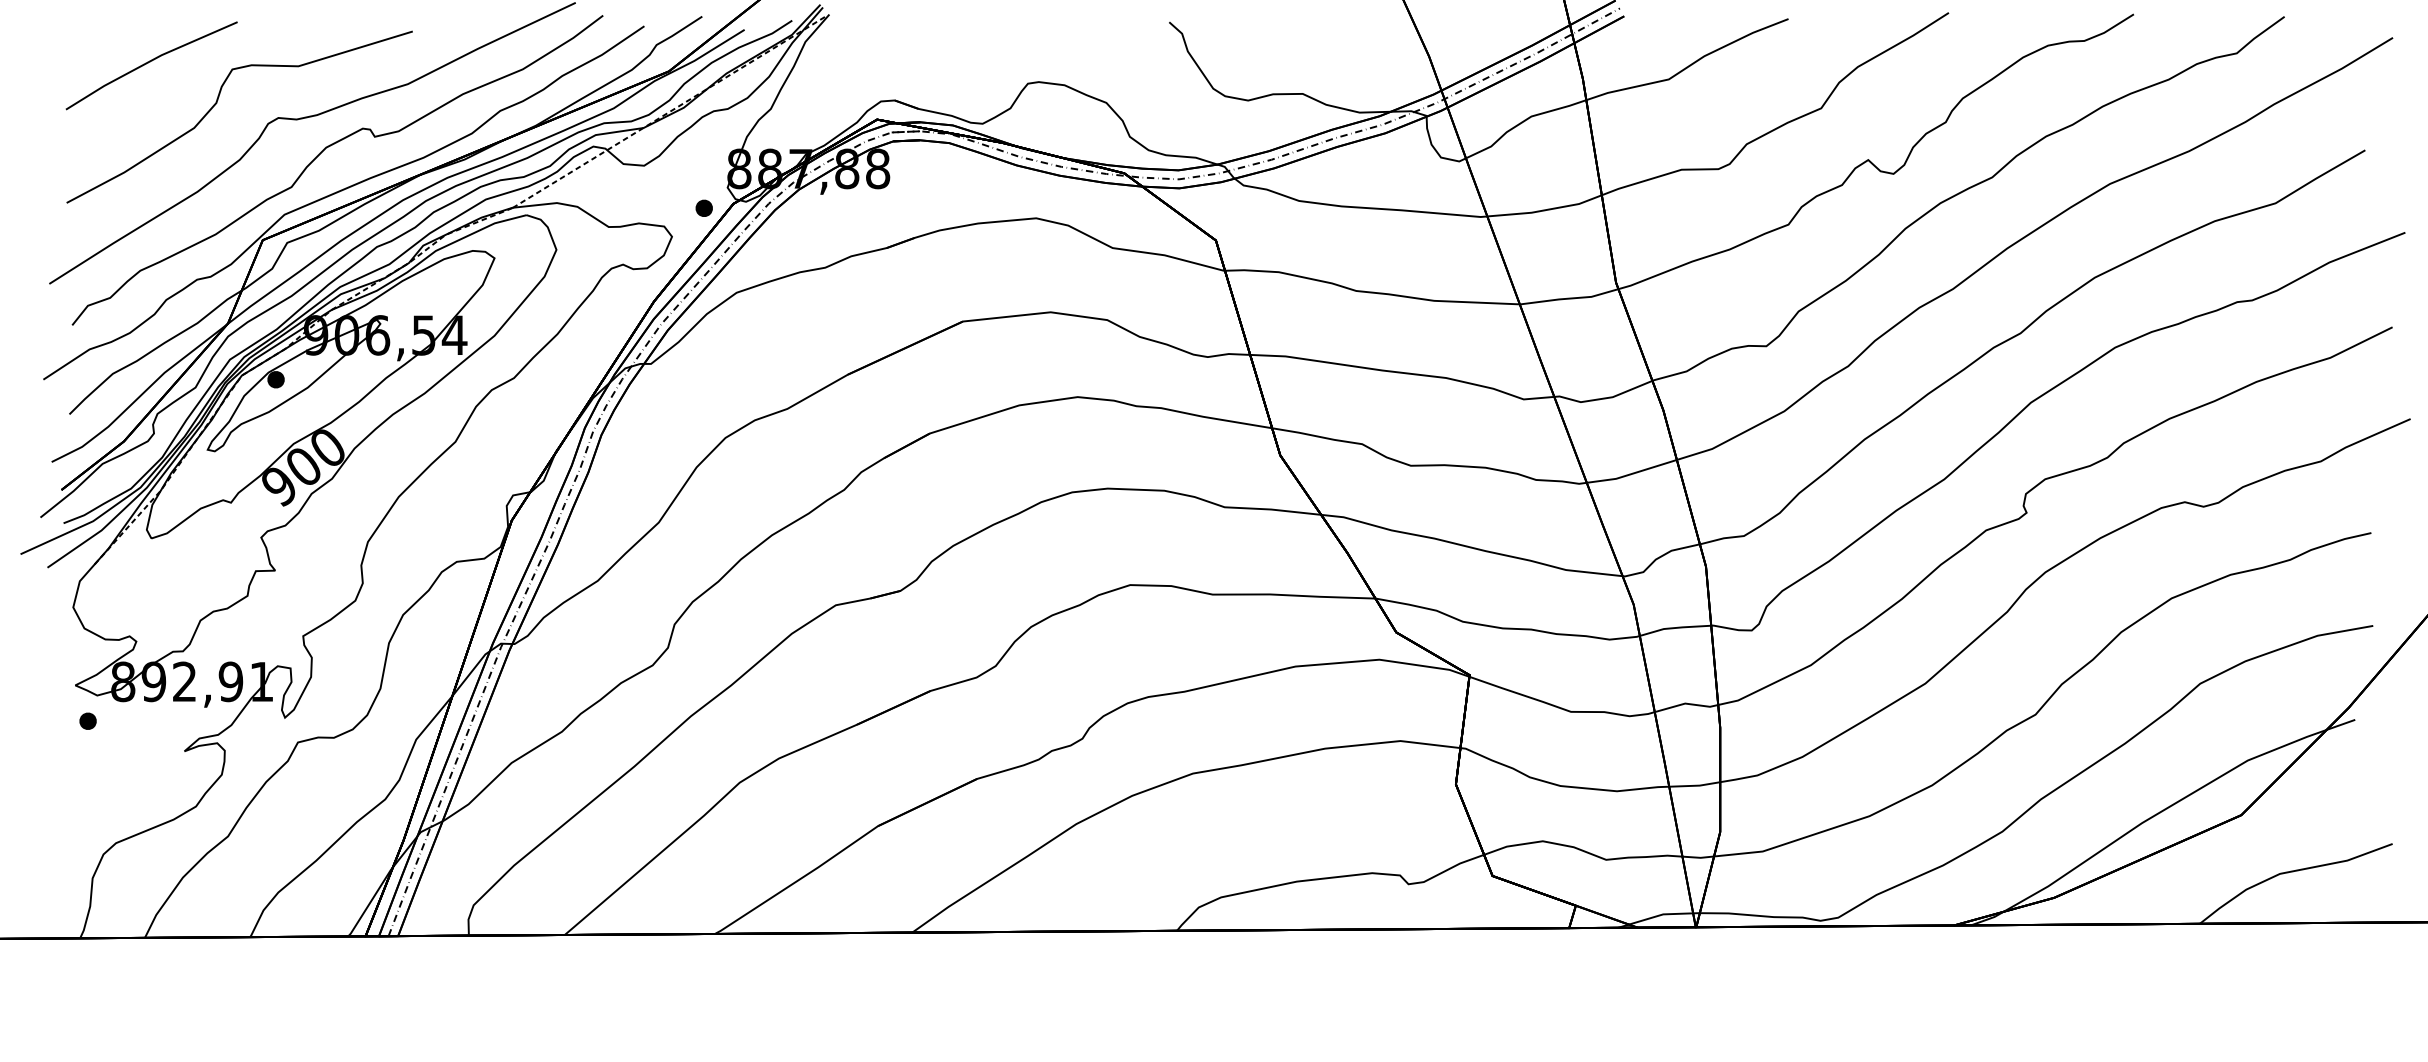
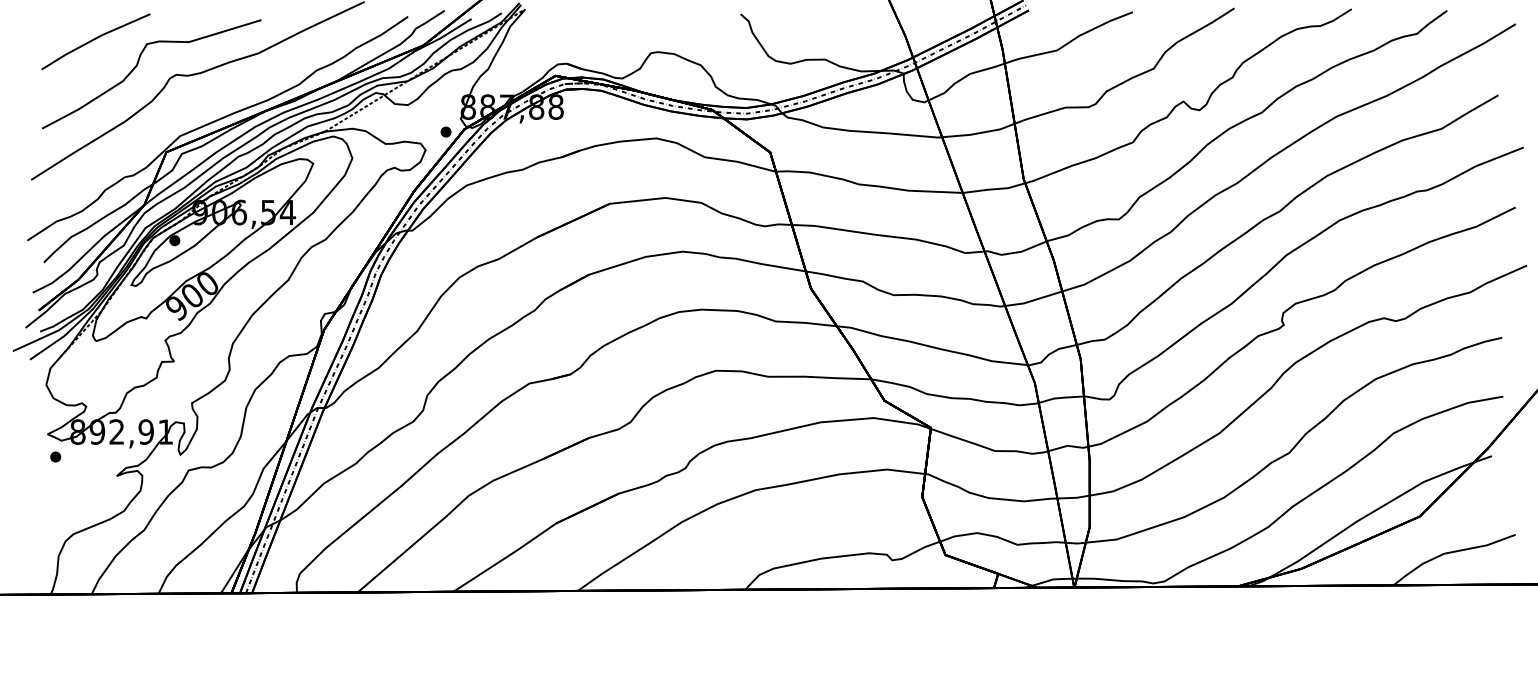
curve: (322, 153) -> (204, 97), removed

